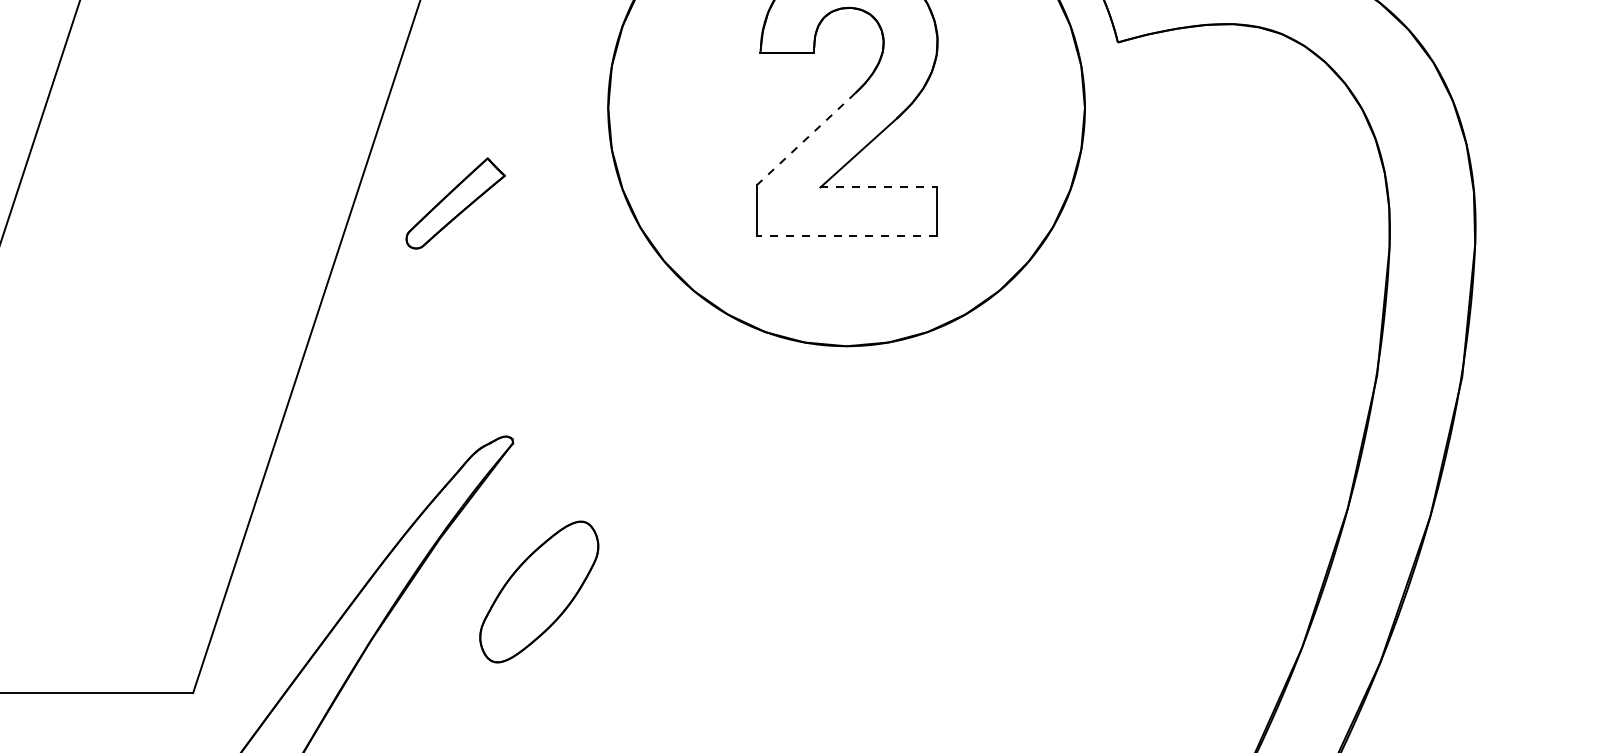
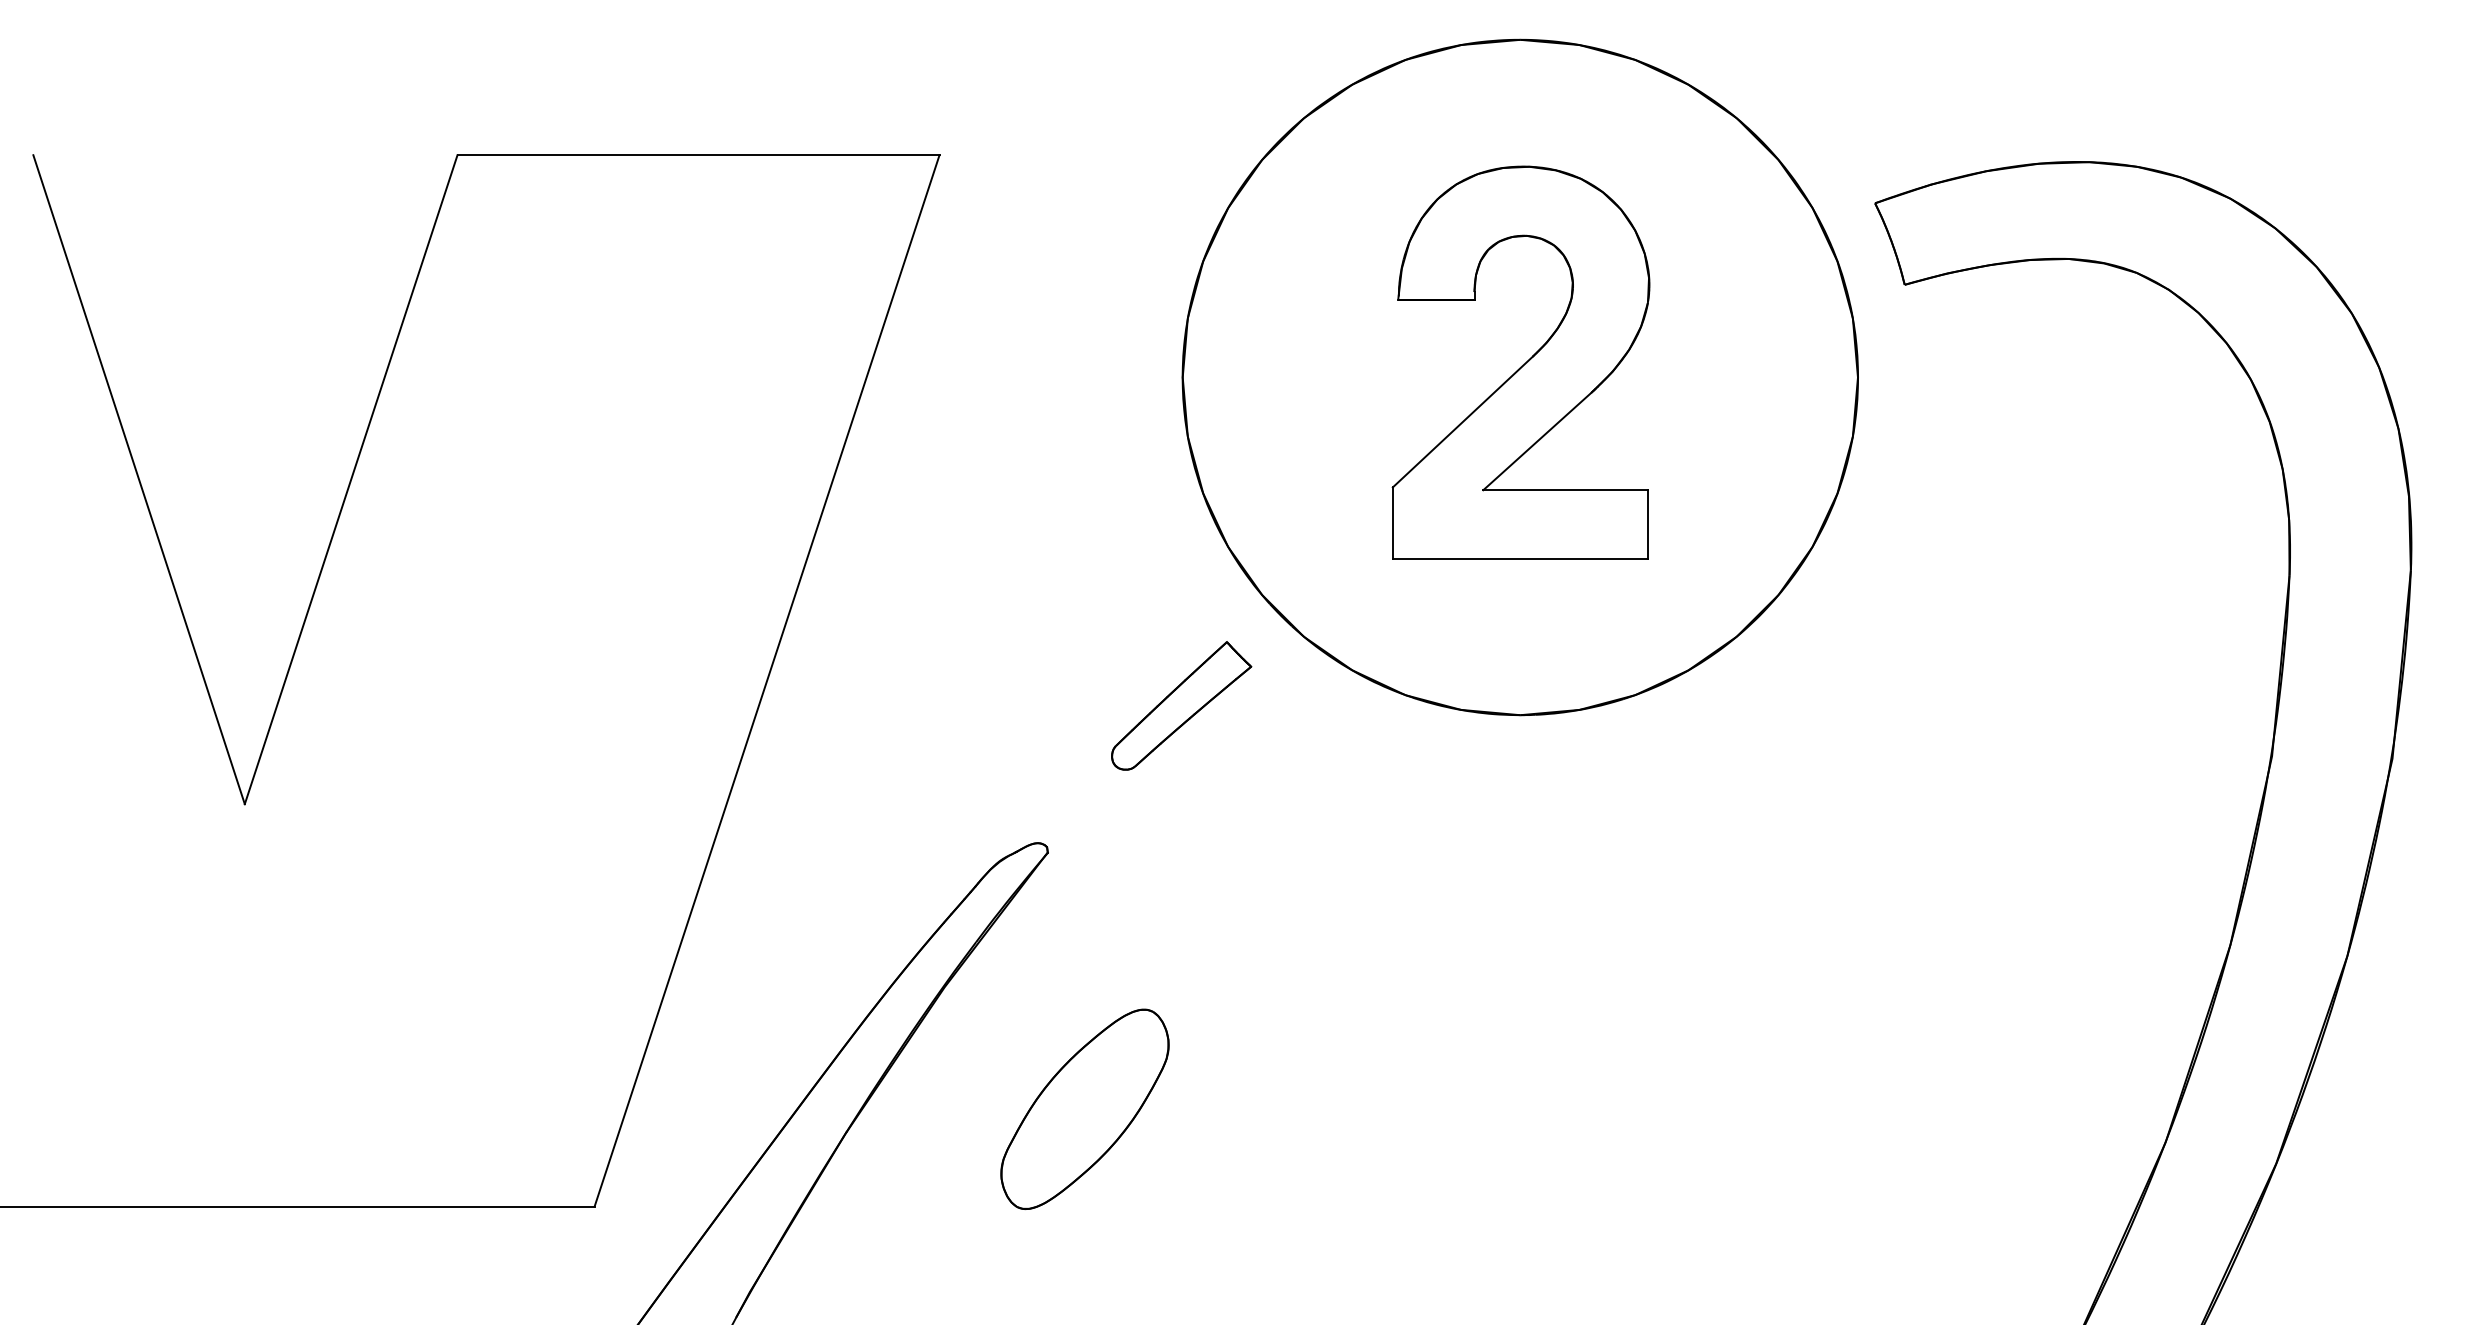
line: (805, 139) -> (1462, 422), dashed -> solid
line: (878, 187) -> (1565, 490), dashed -> solid
part: (455, 203) -> (1181, 705), moved
line: (846, 236) -> (1520, 559), dashed -> solid
part: (538, 591) -> (1084, 1108), moved

